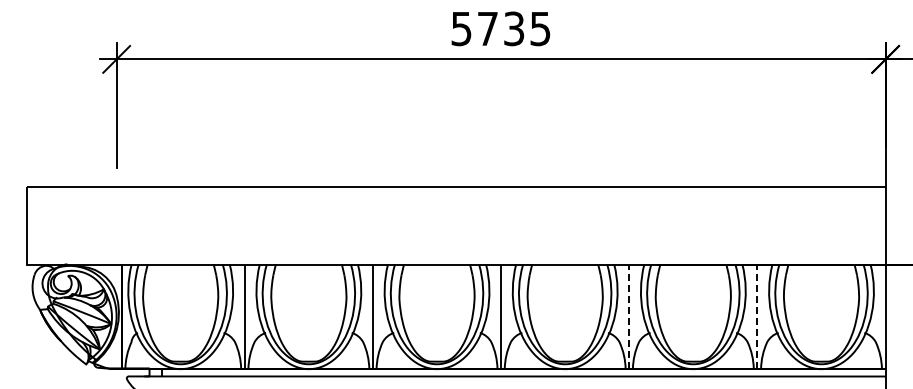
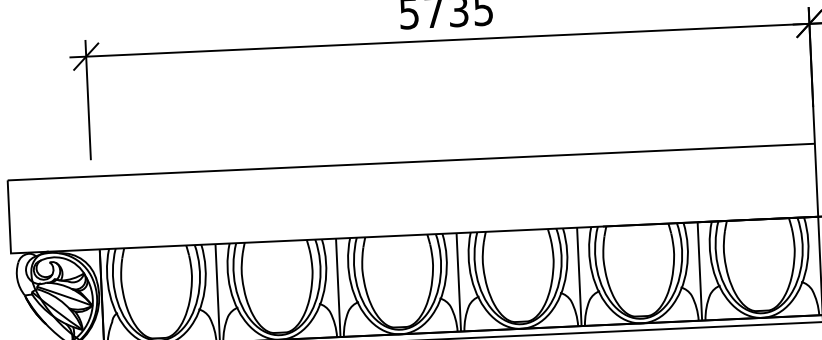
line: (629, 316) -> (579, 276), dashed -> solid
line: (757, 316) -> (699, 271), dashed -> solid

